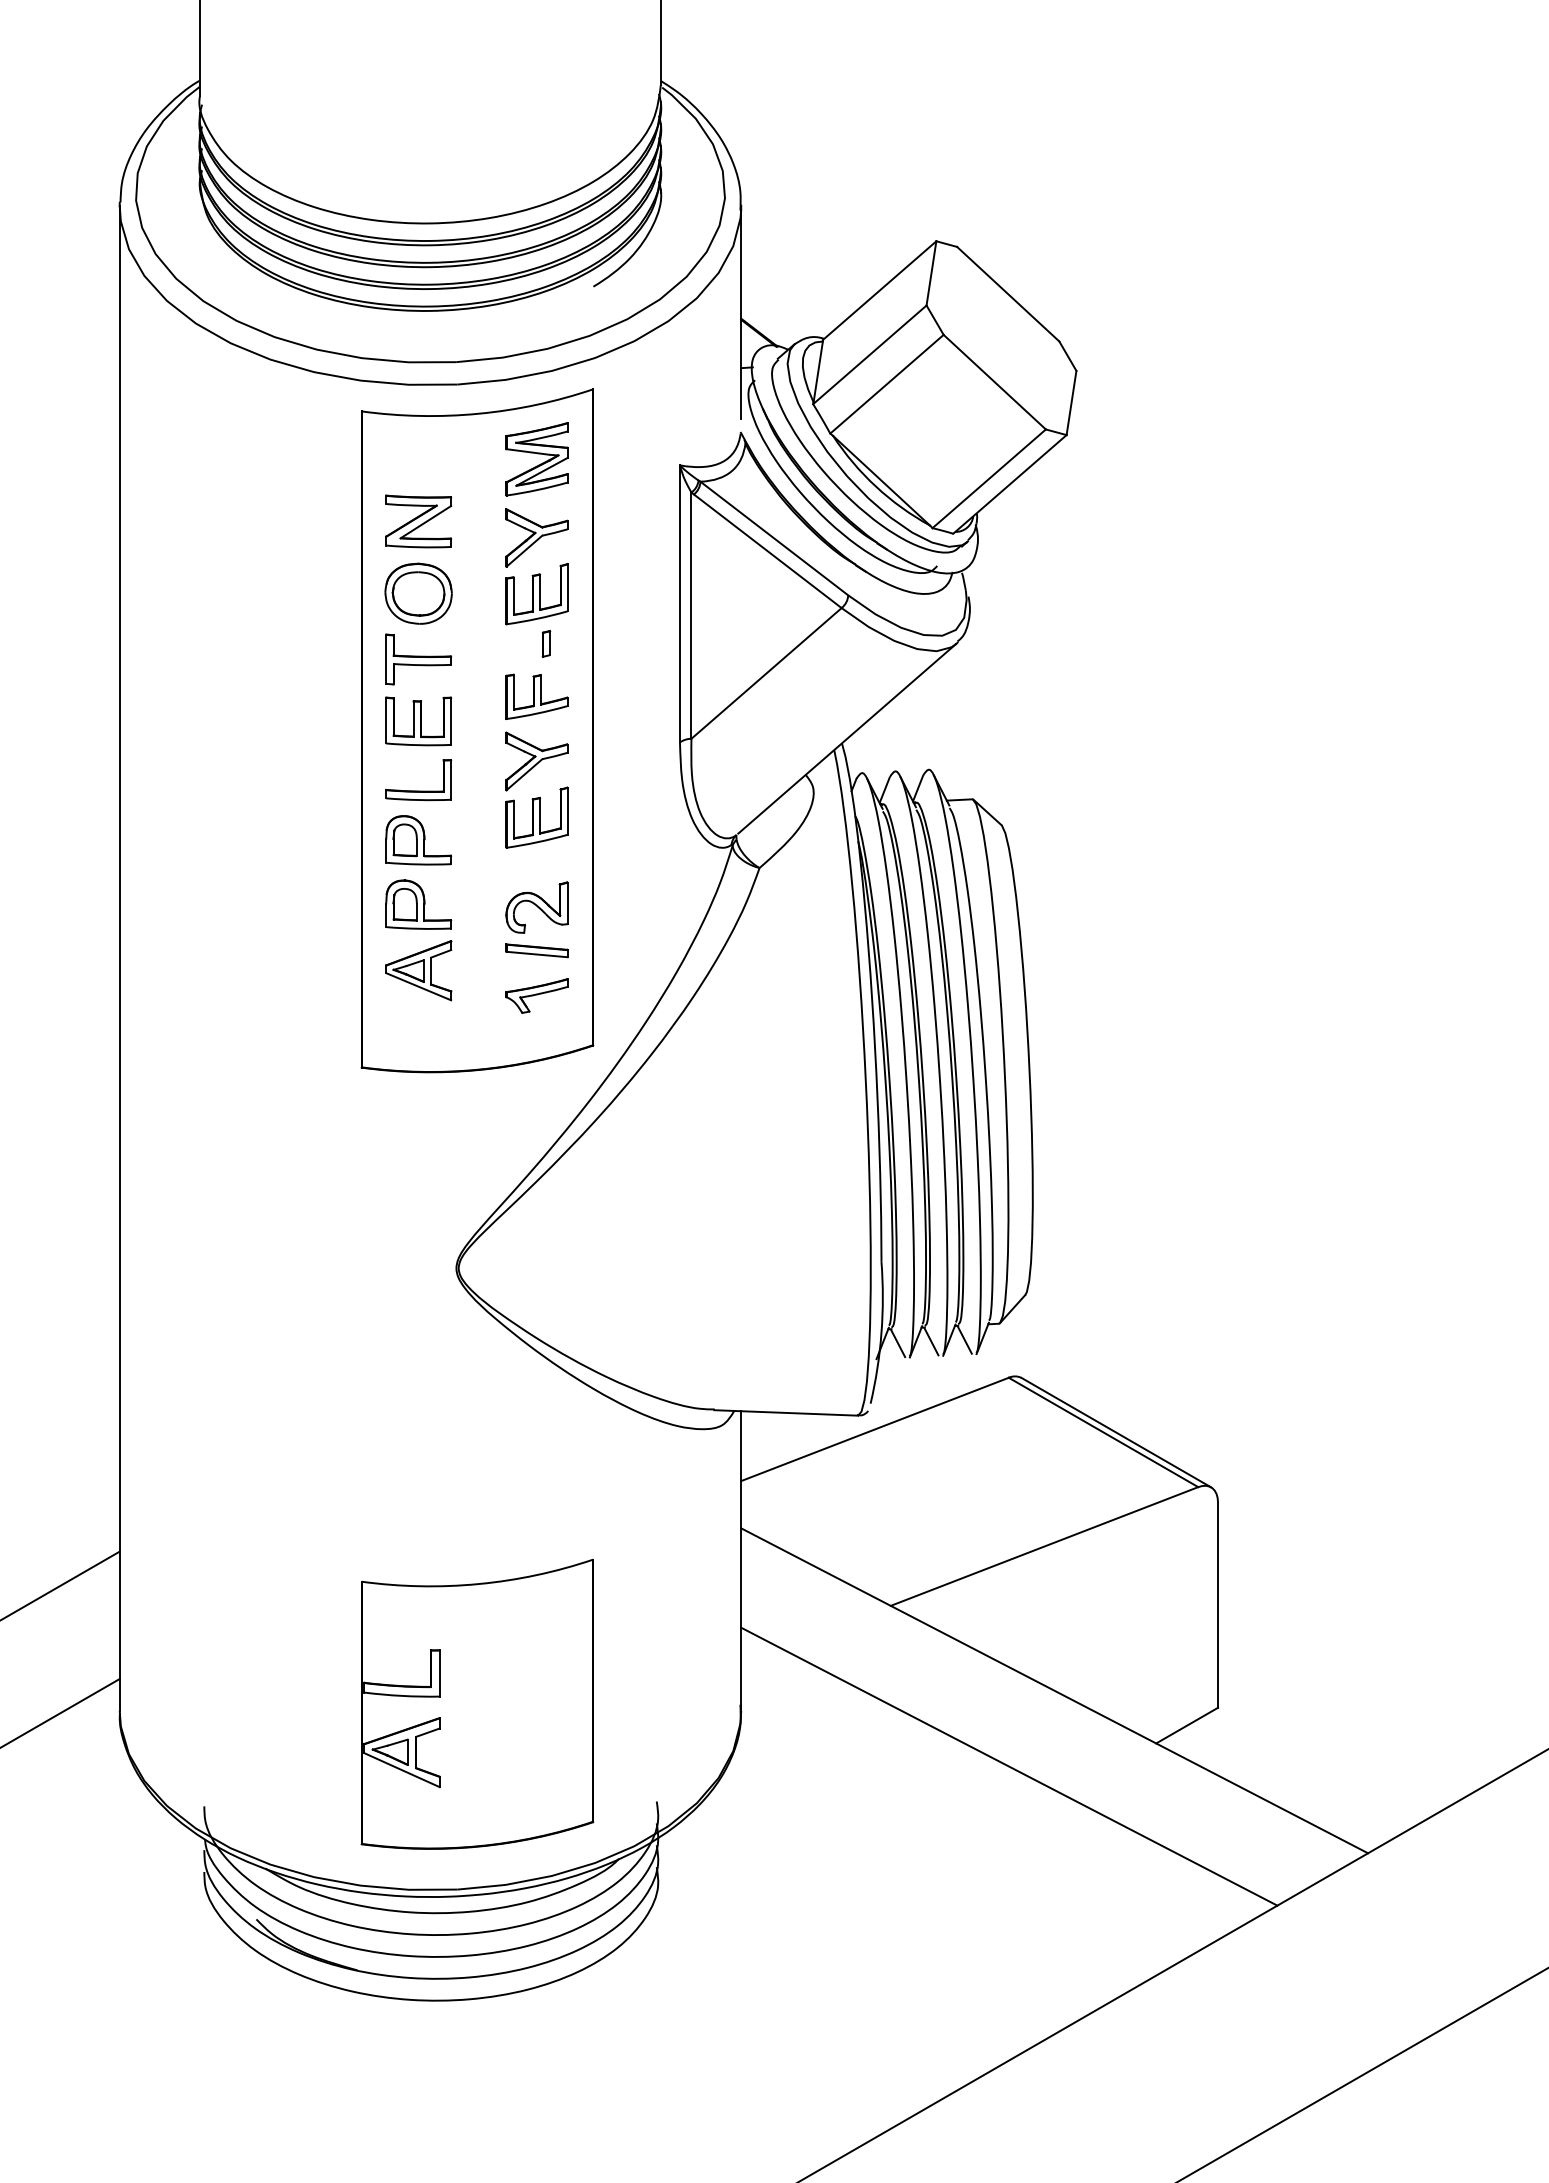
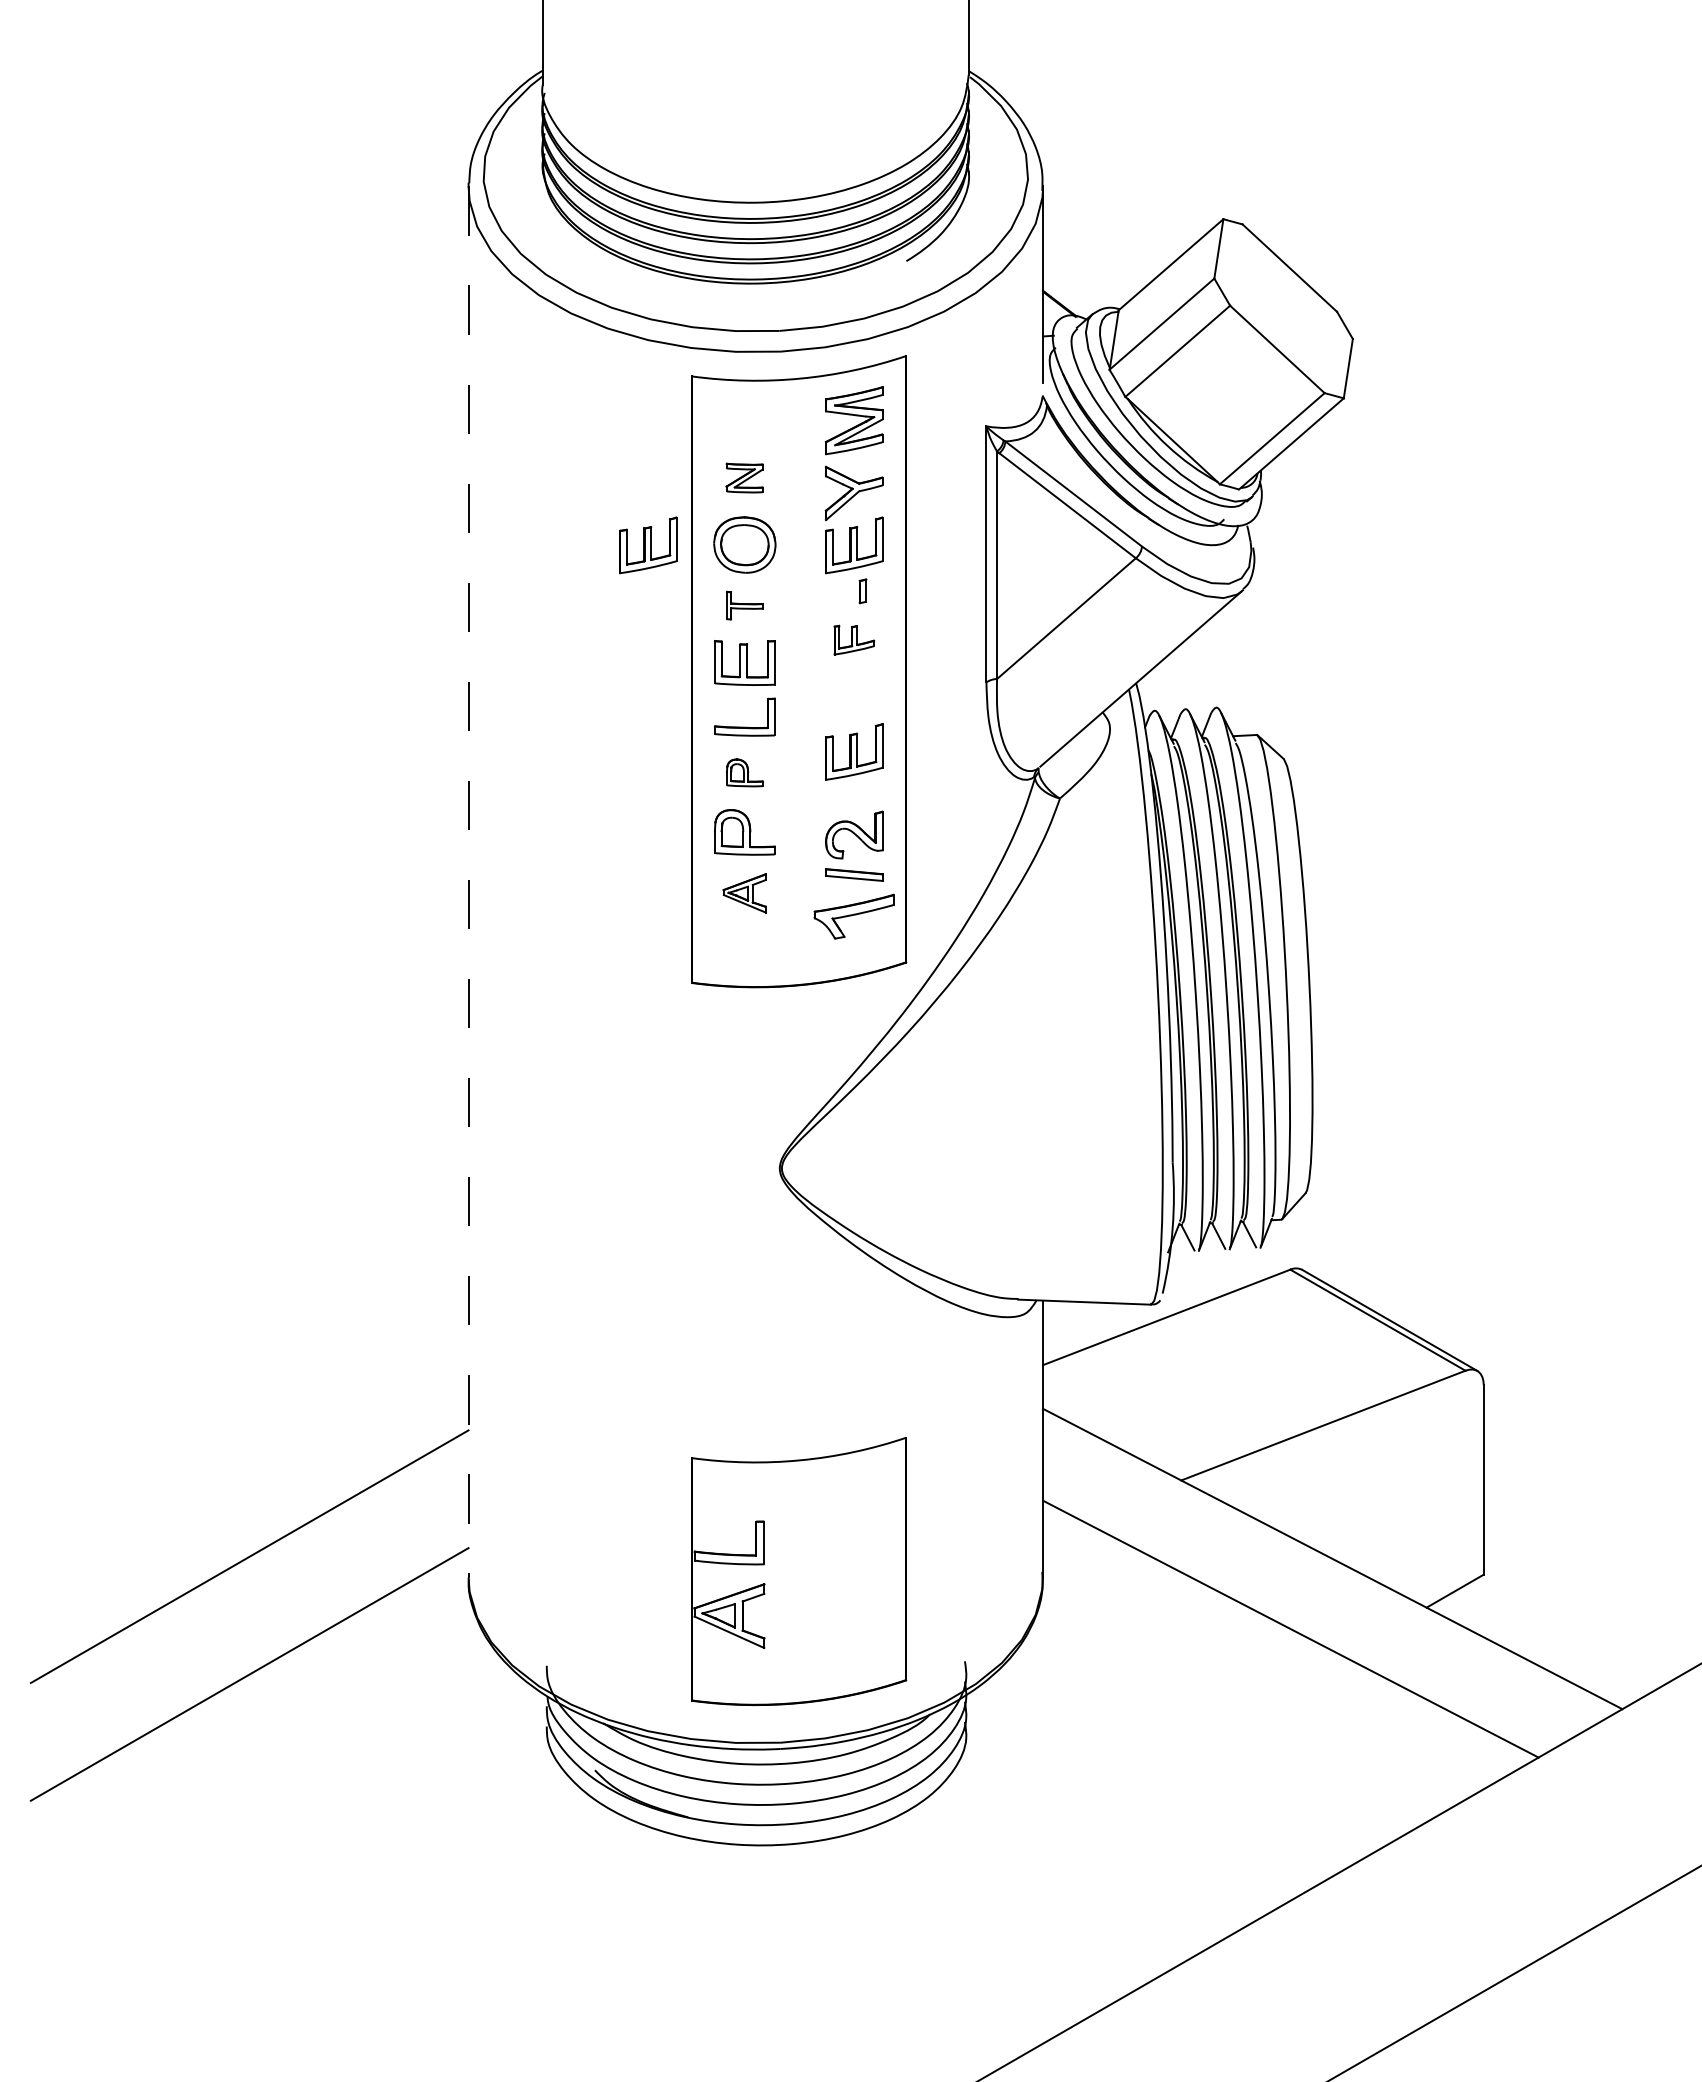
part: (418, 520) -> (744, 477), size x0.6
part: (314, 594) -> (648, 545), added
part: (418, 659) -> (744, 605), size x0.6
part: (537, 696) -> (854, 639), size x0.7
part: (536, 760) -> (853, 699), removed
part: (418, 839) -> (744, 772), size x0.6
line: (119, 957) -> (468, 881), solid -> dashed
part: (418, 970) -> (744, 893), size x0.7
part: (537, 995) -> (854, 916), size x1.4

